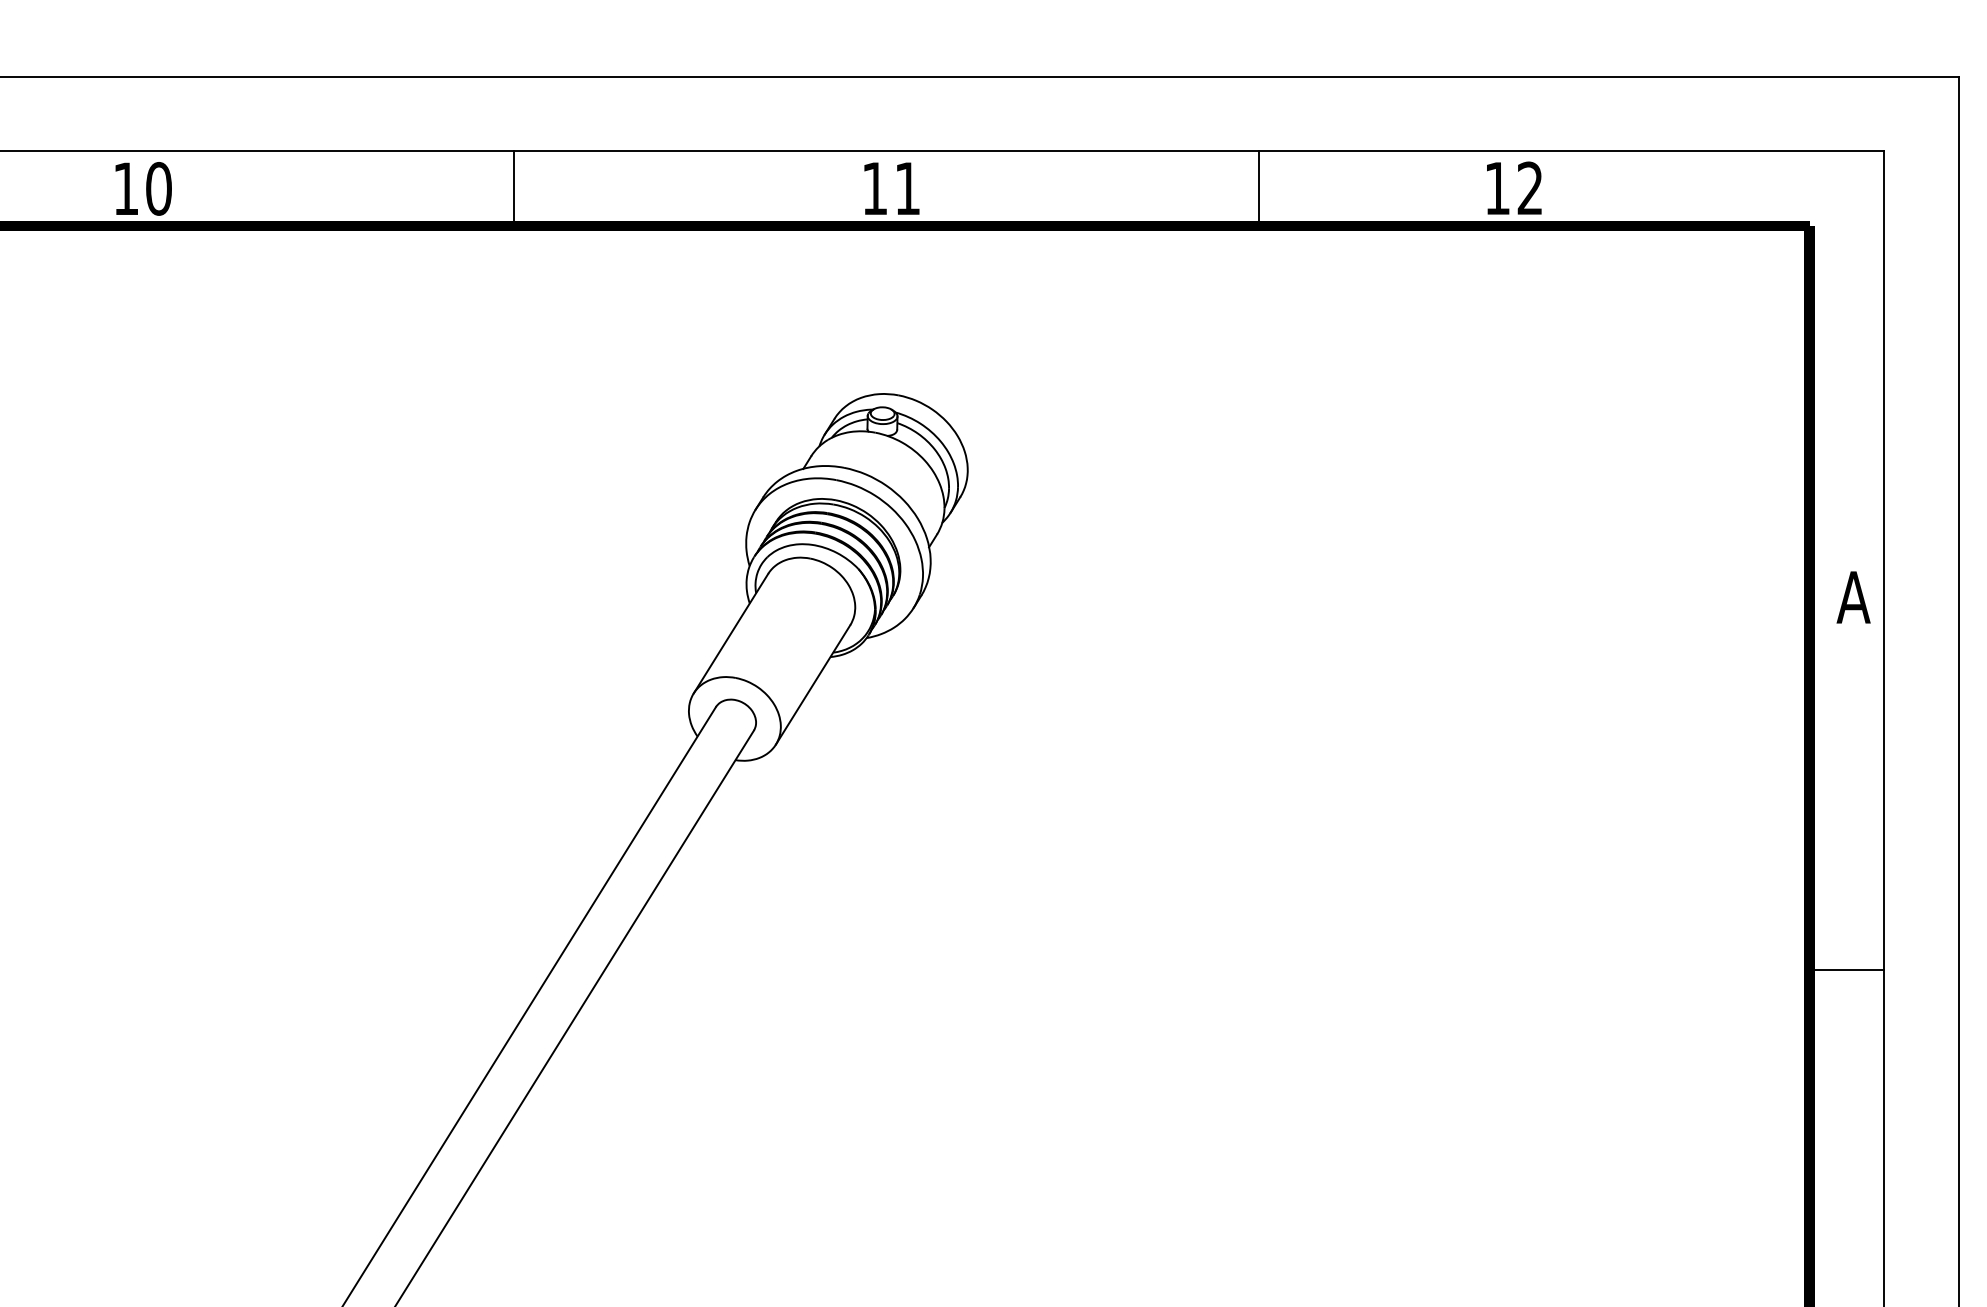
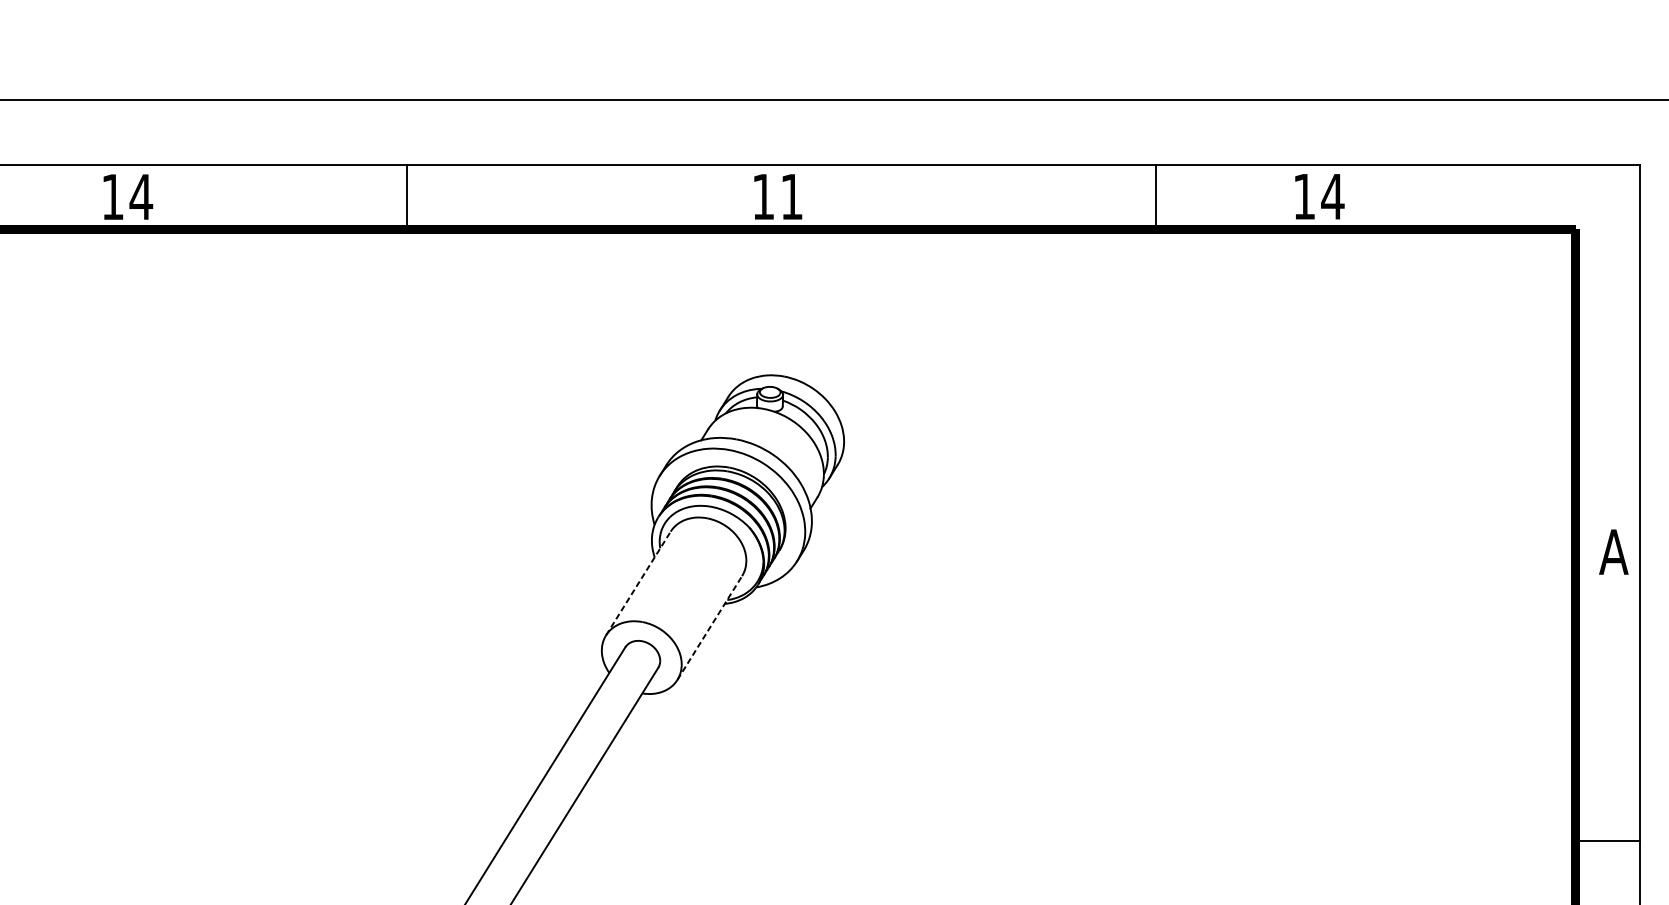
text: (1529, 187) -> (1332, 195), 12 -> 14
text: (158, 188) -> (140, 196), 10 -> 14
line: (514, 188) -> (407, 196), moved
line: (1258, 188) -> (1155, 196), moved
line: (731, 633) -> (638, 583), solid -> dashed
line: (813, 684) -> (710, 627), solid -> dashed
line: (1846, 970) -> (1607, 840), moved

